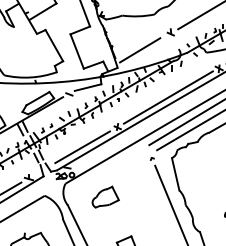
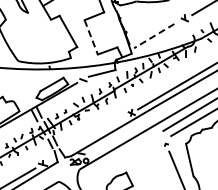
line: (139, 50) -> (153, 36), solid -> dashed
line: (77, 51) -> (91, 37), solid -> dashed
line: (82, 147) -> (96, 133), removed

